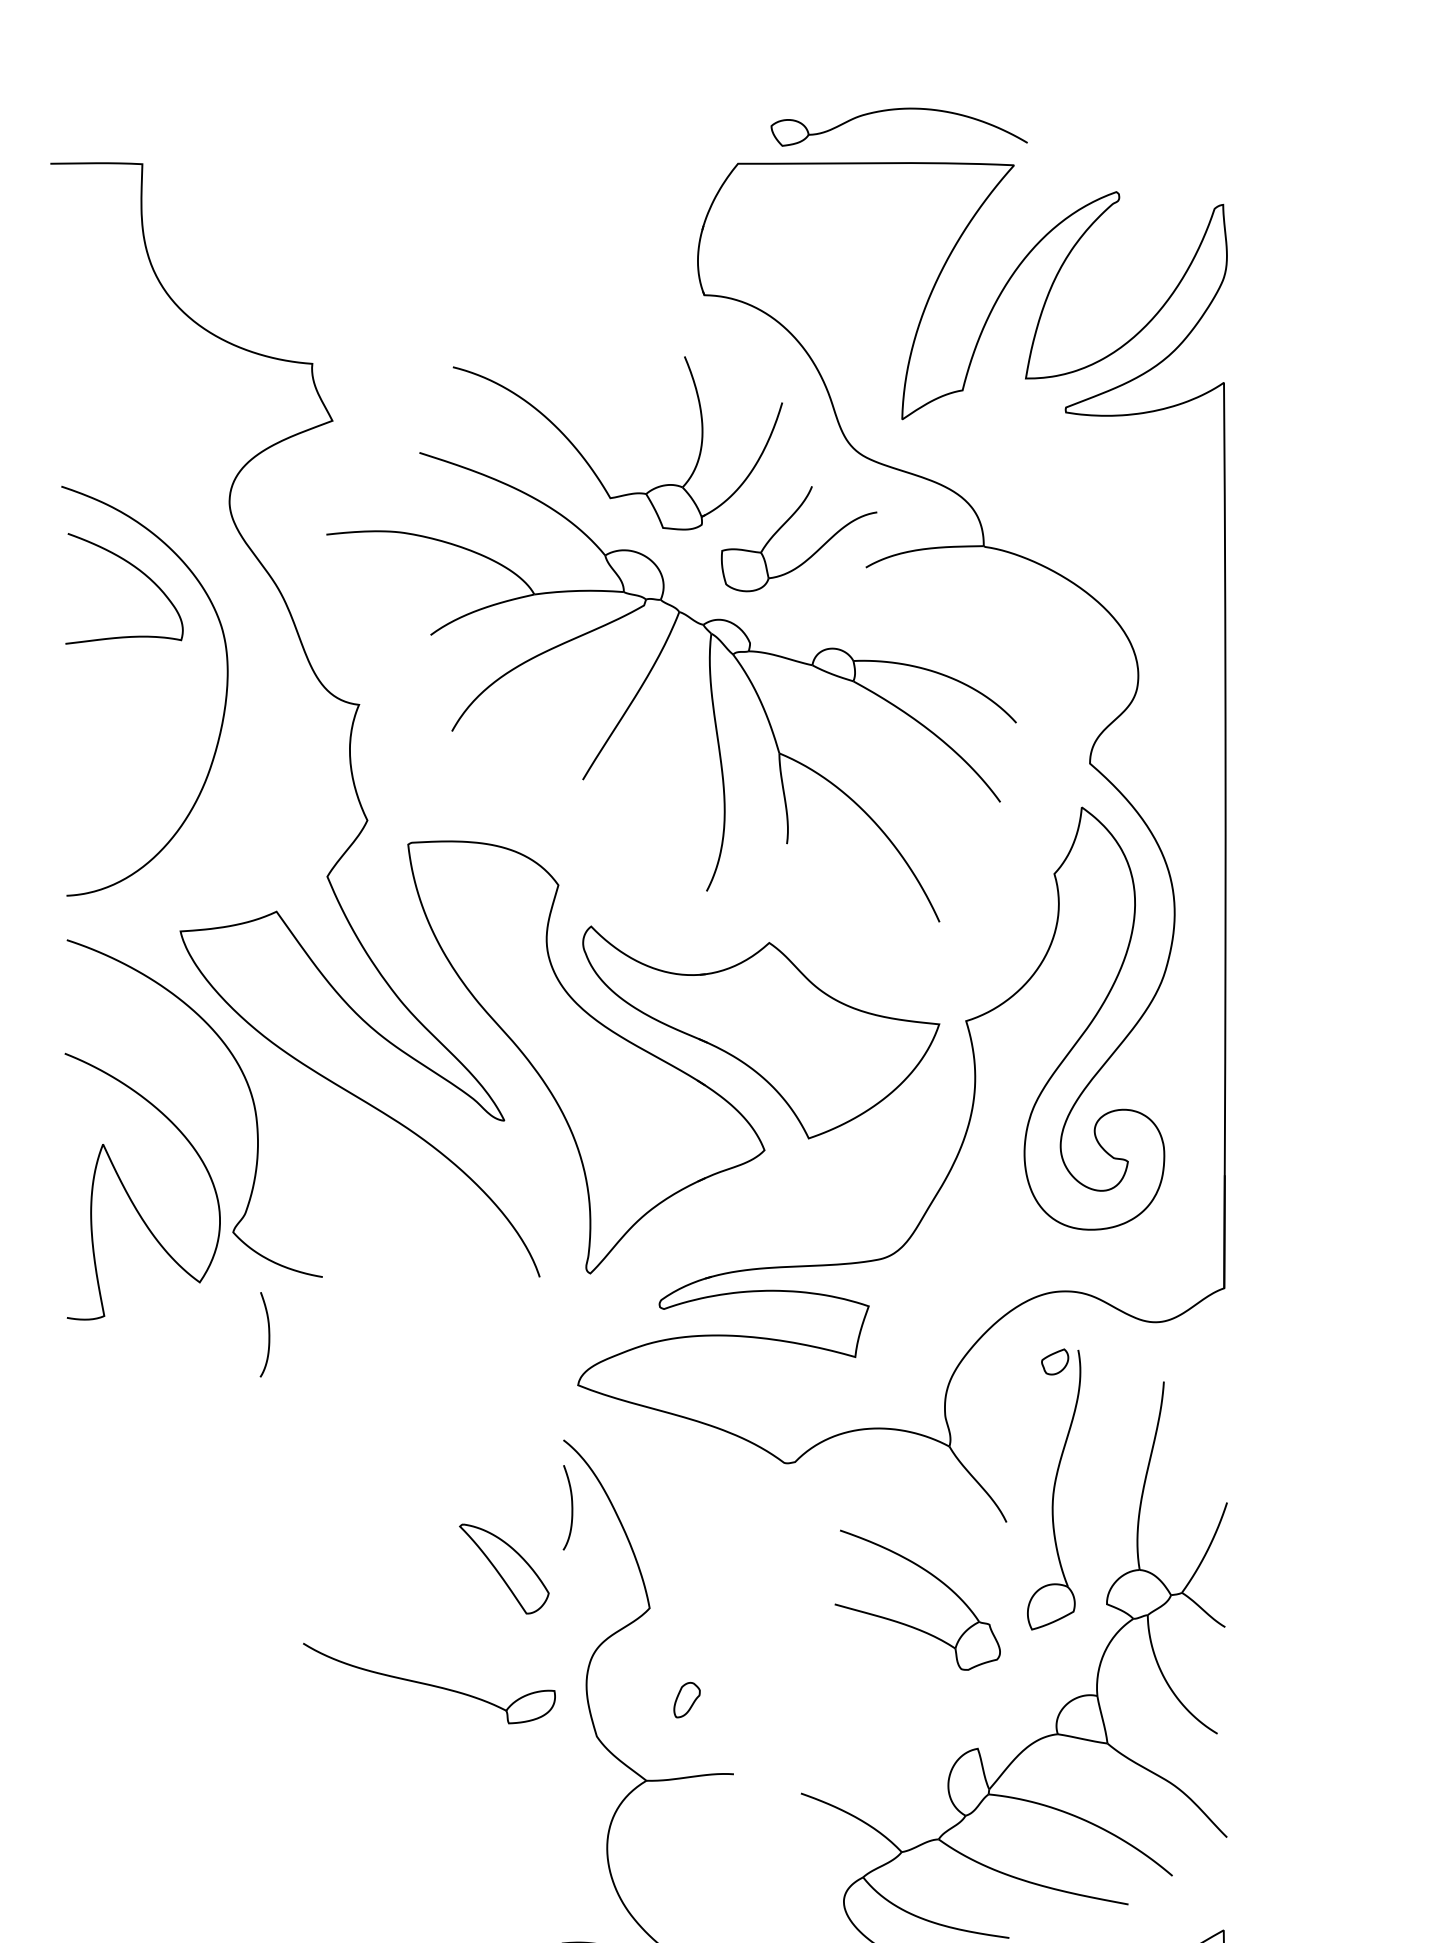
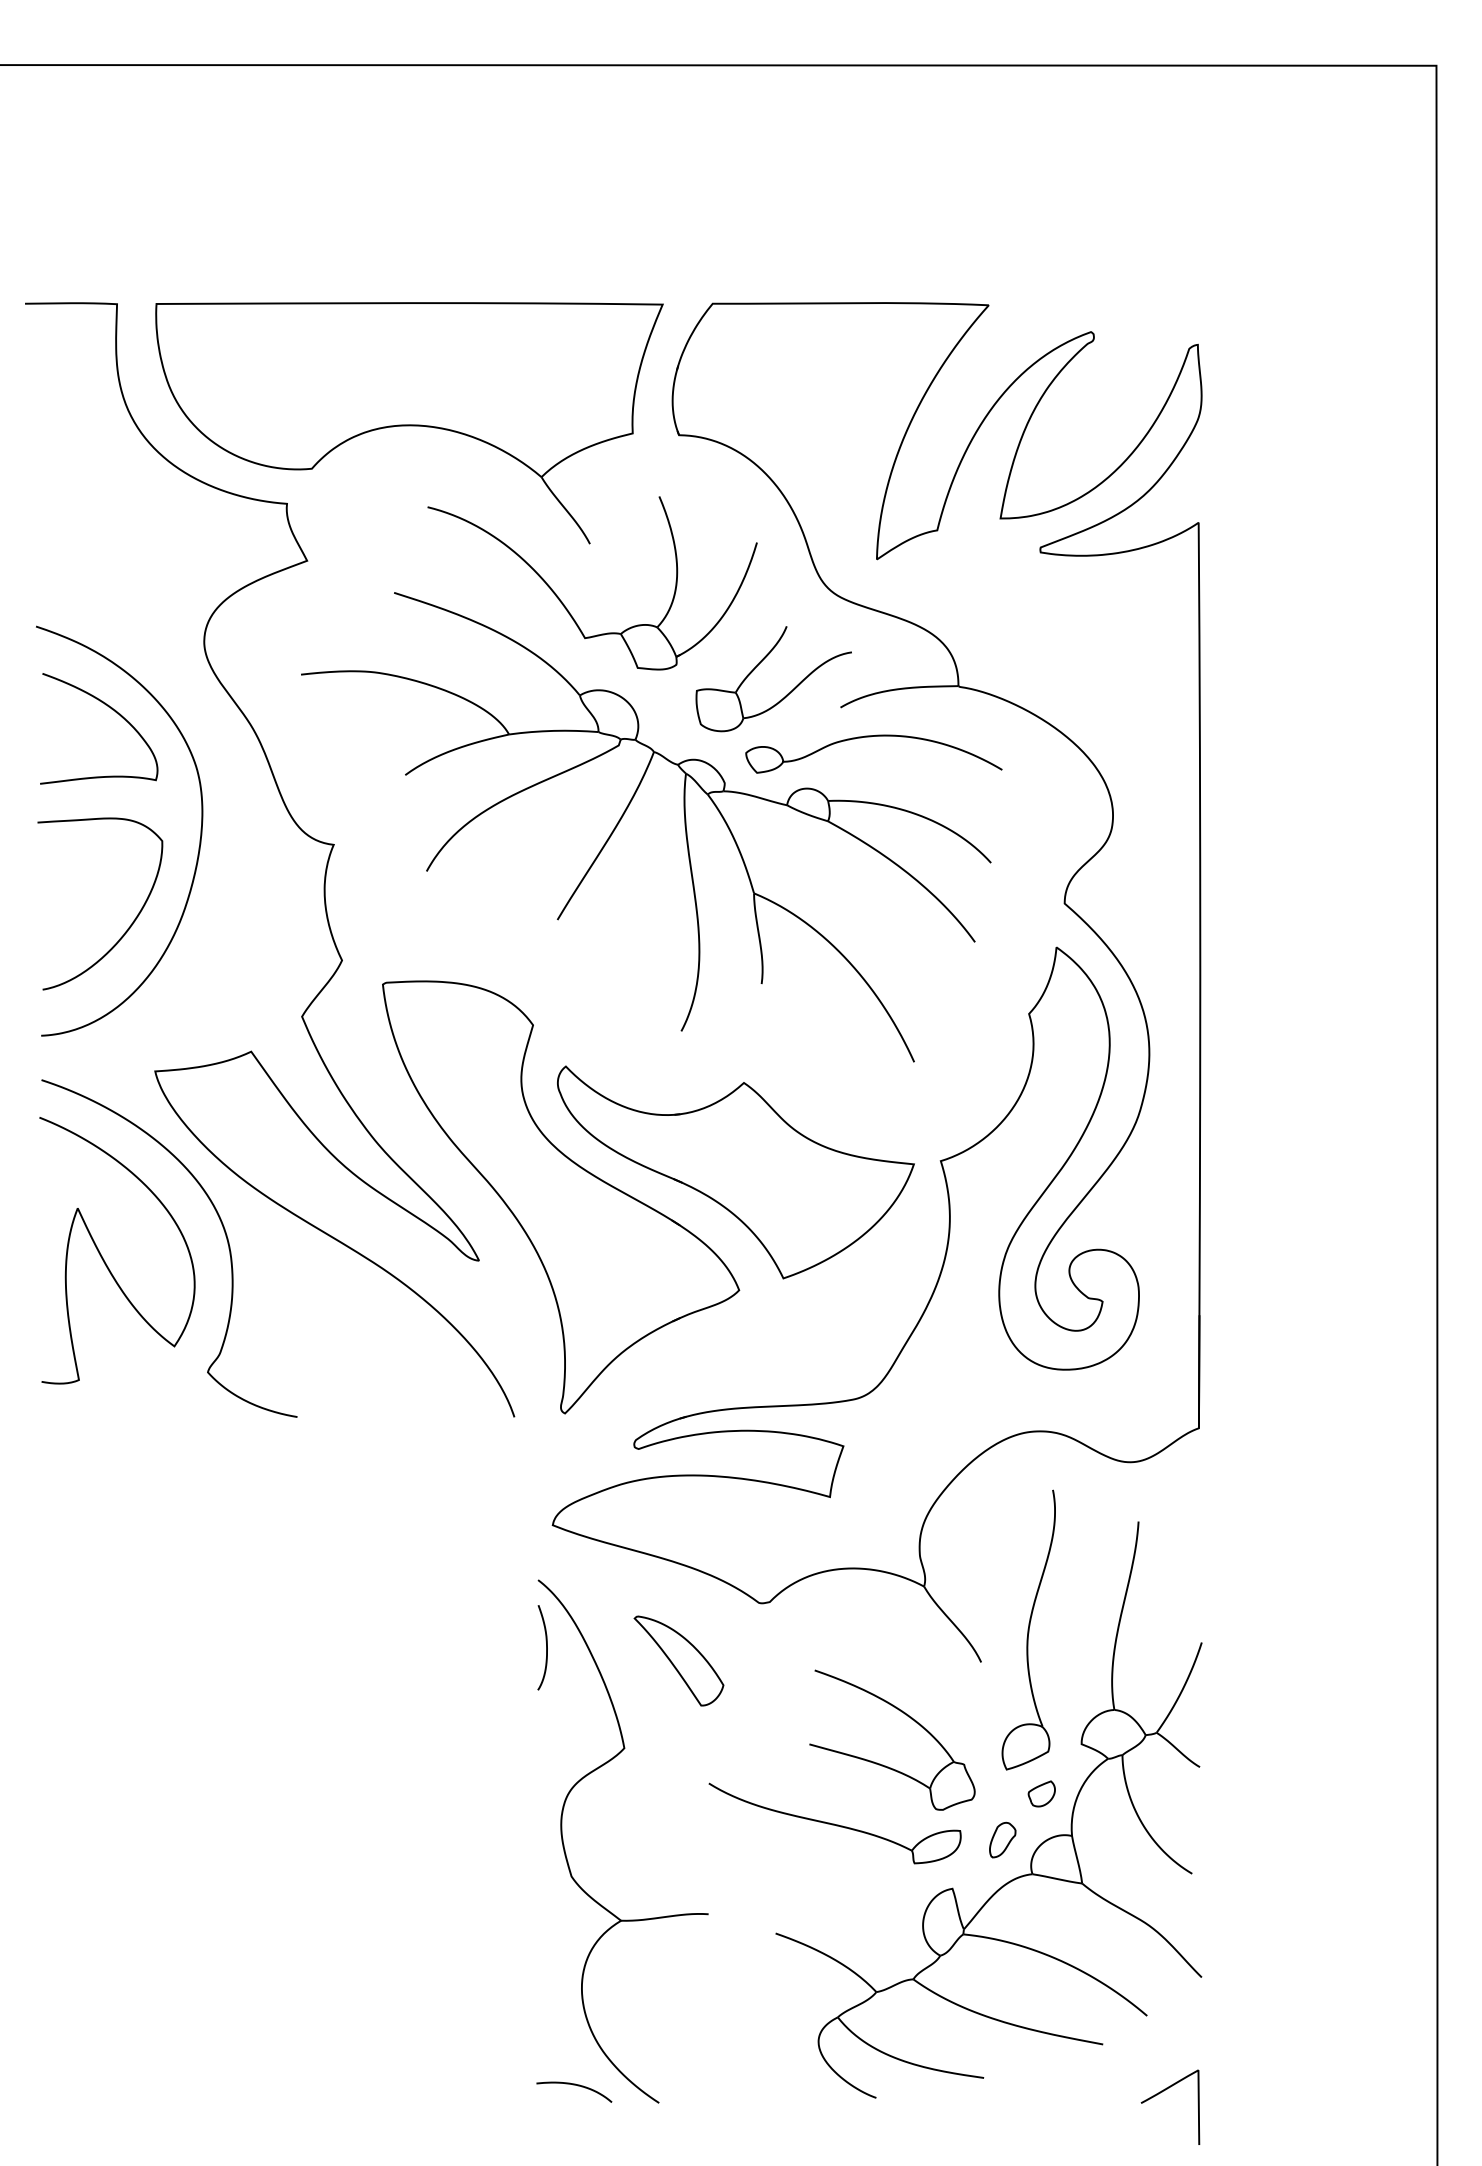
part: (896, 110) -> (871, 737), moved
part: (434, 283) -> (409, 423), added
curve: (155, 784) -> (130, 924), added
curve: (128, 1193) -> (103, 1257), moved
curve: (268, 1334) -> (243, 1474), removed
part: (1054, 1361) -> (1041, 1793), moved
part: (503, 1568) -> (678, 1660), moved
part: (428, 1683) -> (834, 1823), moved
part: (686, 1699) -> (1002, 1839), moved

